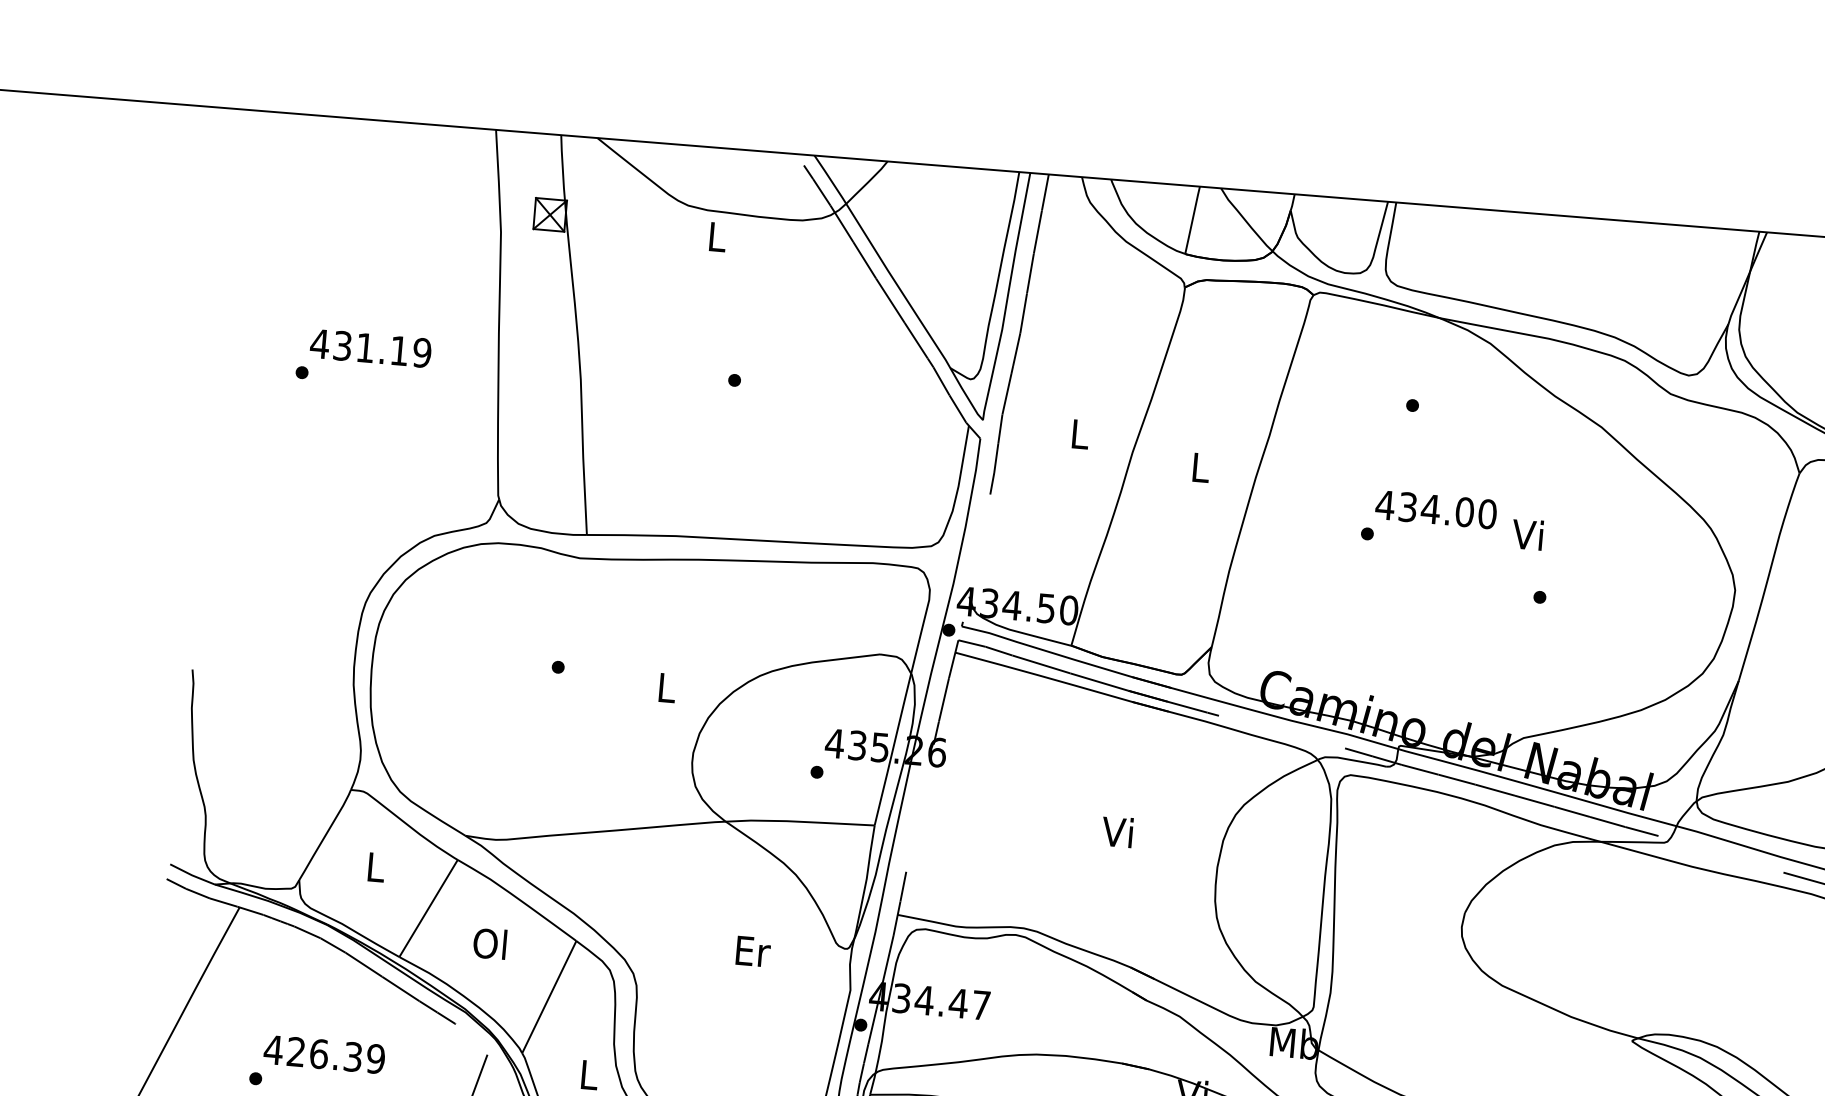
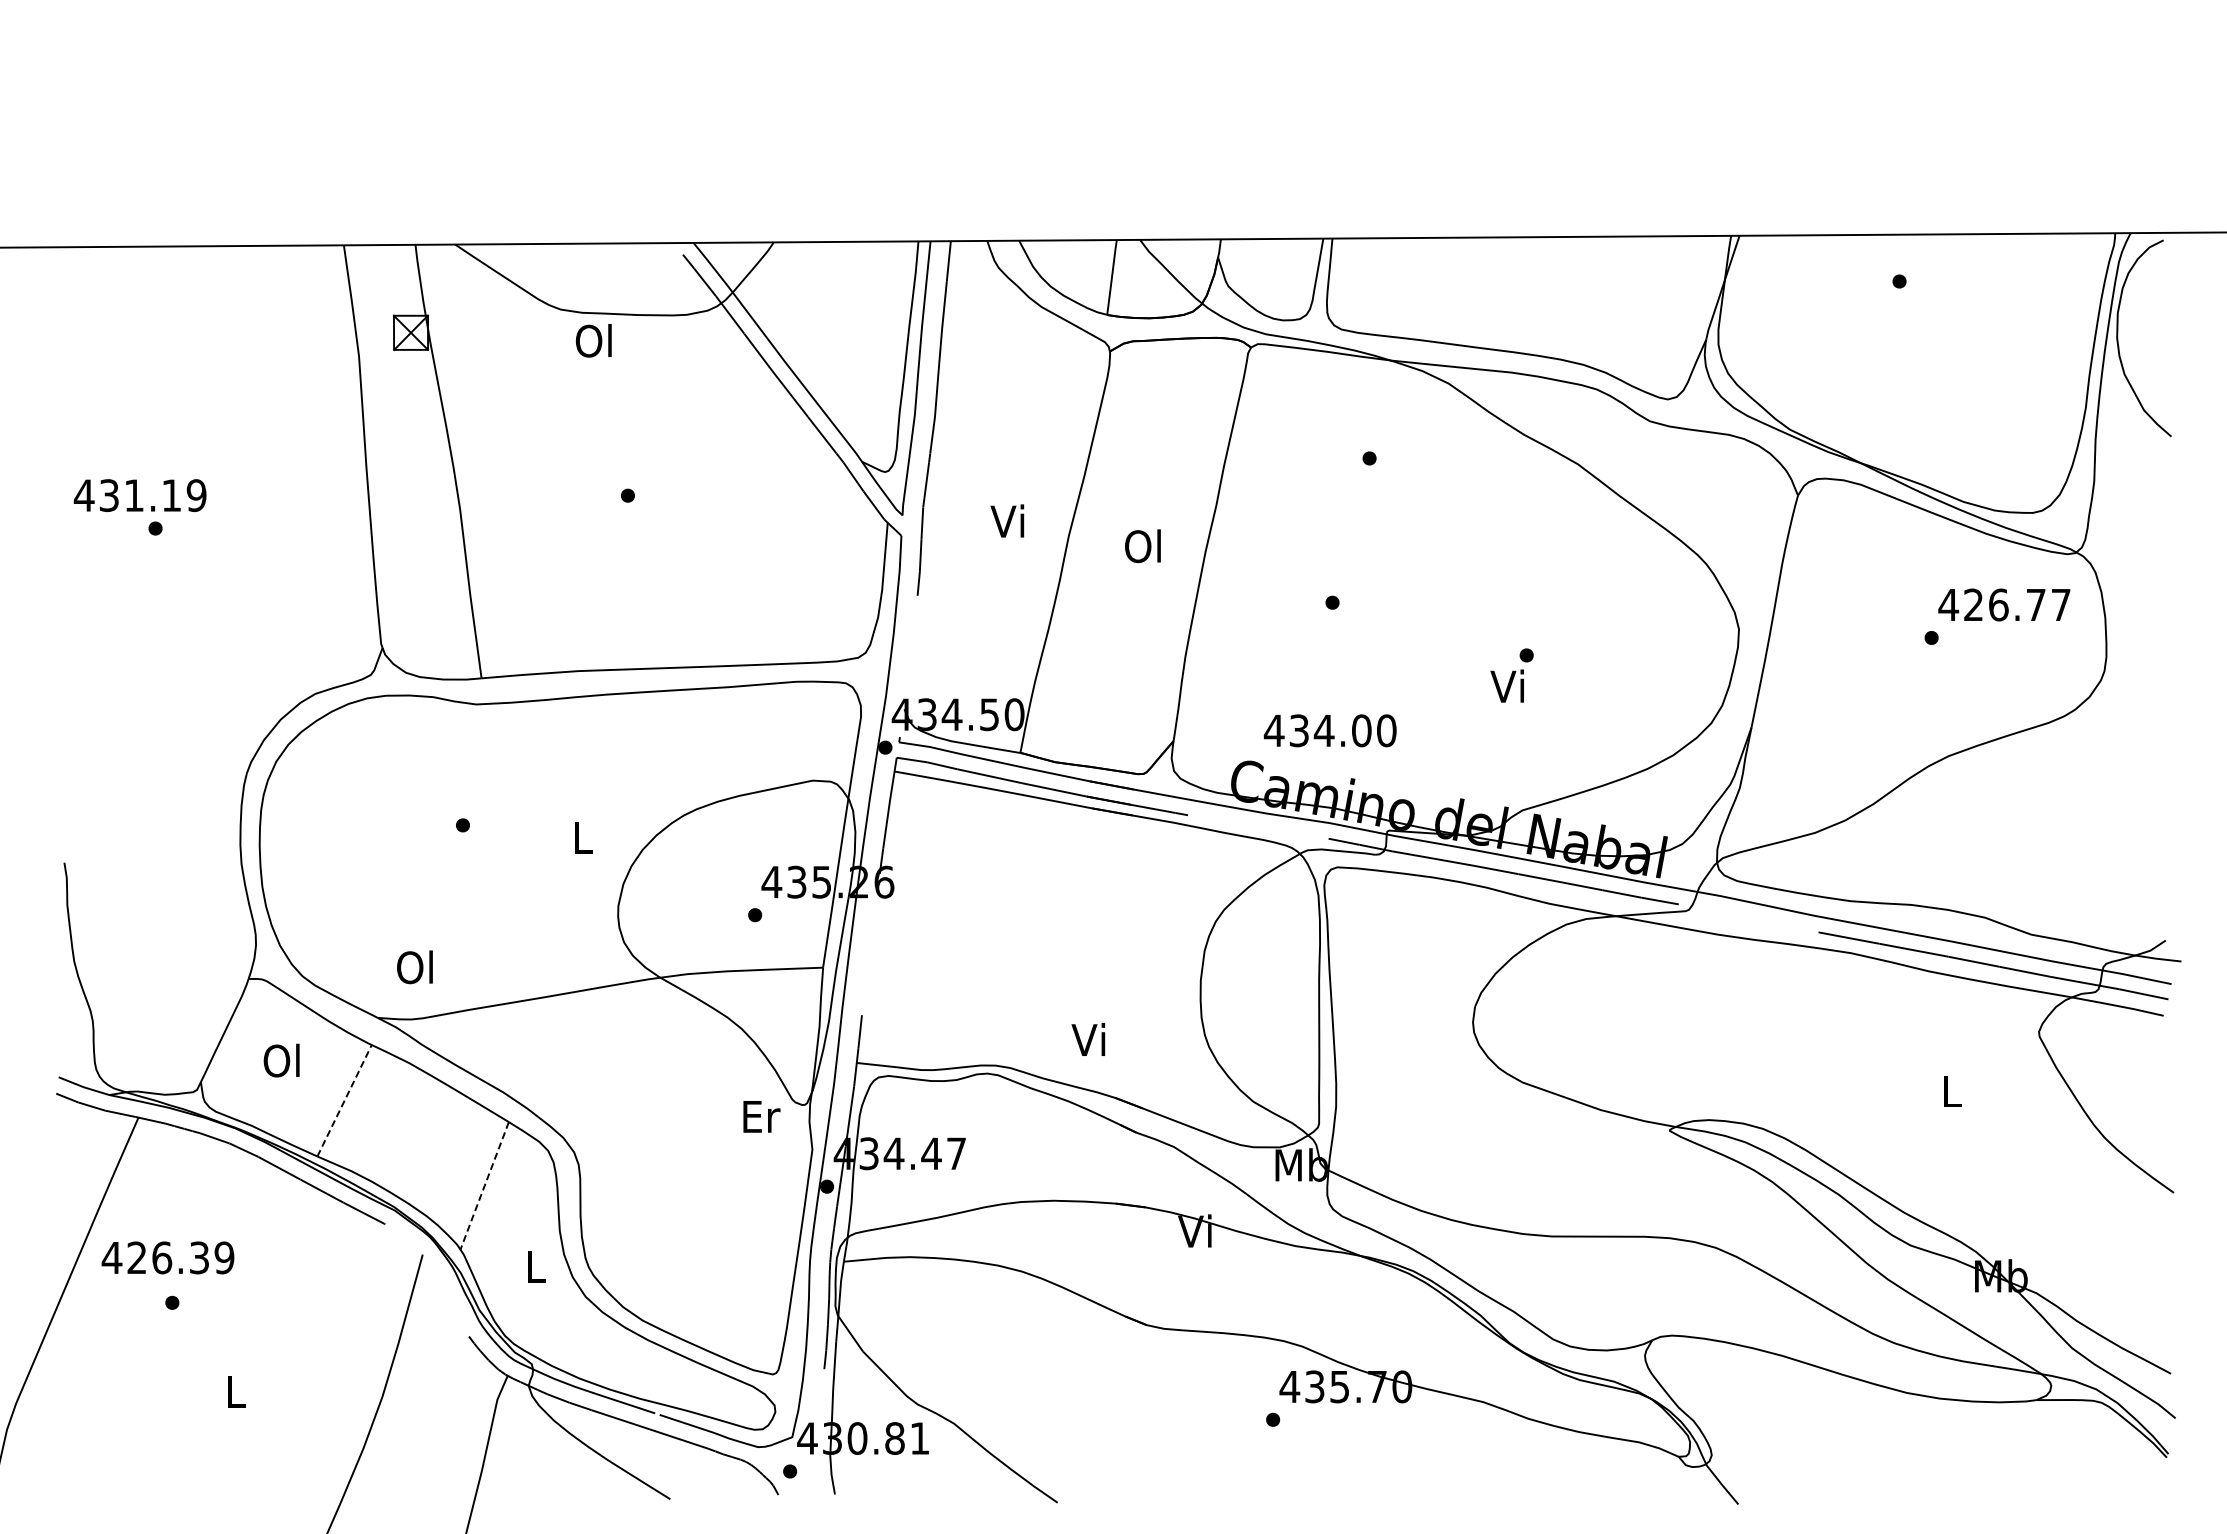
text: (715, 236) -> (593, 340), L -> Ol
text: (370, 348) -> (139, 495), moved
text: (1078, 433) -> (1007, 520), L -> Vi
text: (1198, 467) -> (1142, 546), L -> Ol
text: (1435, 509) -> (1329, 730), moved
text: (1526, 533) -> (1506, 685), moved
text: (1117, 831) -> (1088, 1039), moved
text: (374, 866) -> (281, 1060), L -> Ol
line: (428, 908) -> (344, 1100), solid -> dashed
text: (489, 943) -> (414, 967), moved
text: (753, 951) -> (761, 1116), moved
line: (549, 996) -> (484, 1185), solid -> dashed
text: (324, 1054) -> (167, 1257), moved

